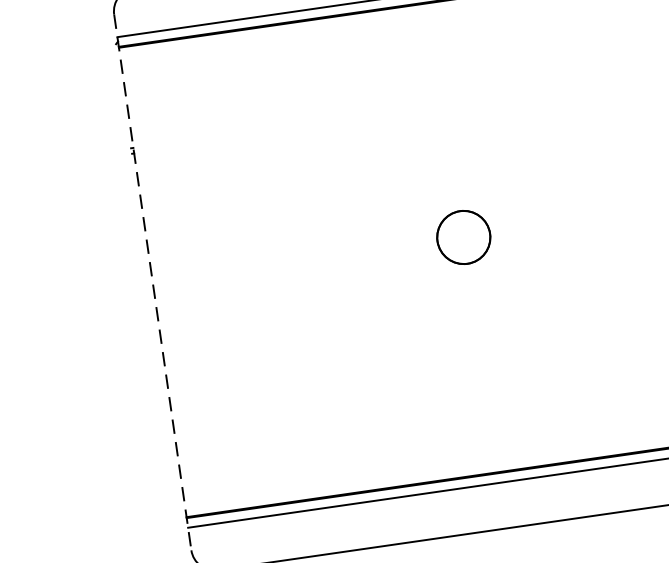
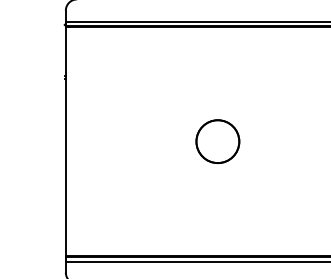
part: (462, 237) -> (217, 141), size x1.67
line: (152, 282) -> (65, 141), dashed -> solid

